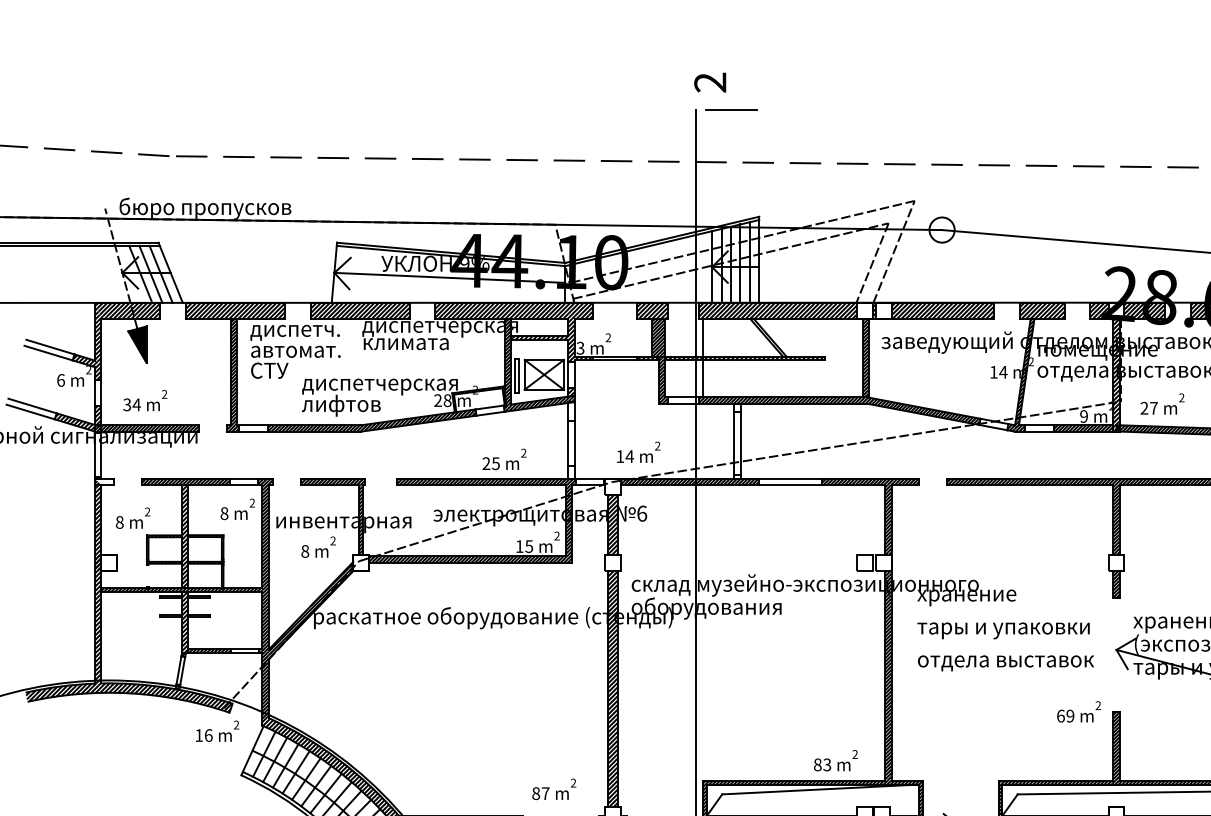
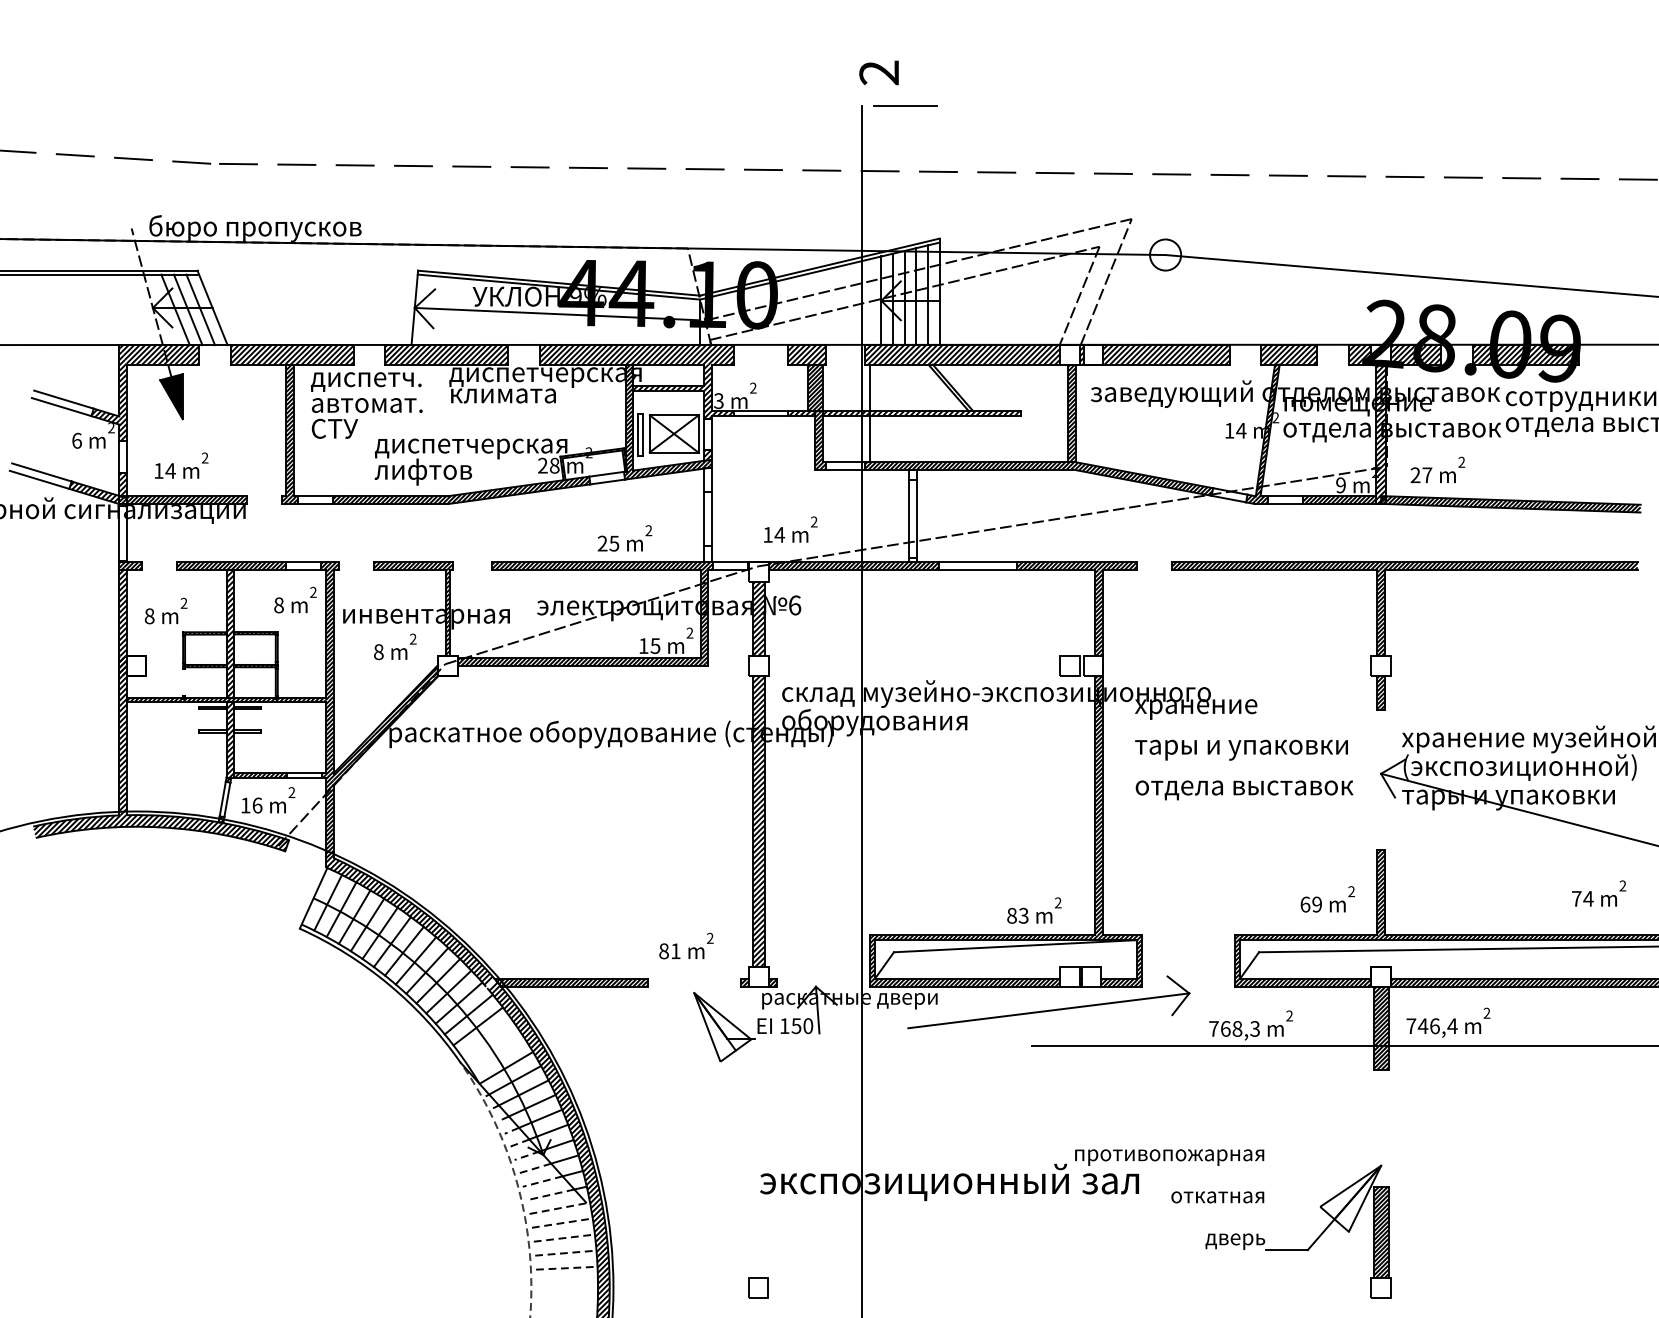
text: (126, 404) -> (158, 470), 34 -> 14
hatch: (104, 482) -> (130, 566), added
text: (1078, 712) -> (1327, 899), moved
text: (217, 731) -> (268, 800), moved
text: (545, 793) -> (675, 951), 87 -> 81

